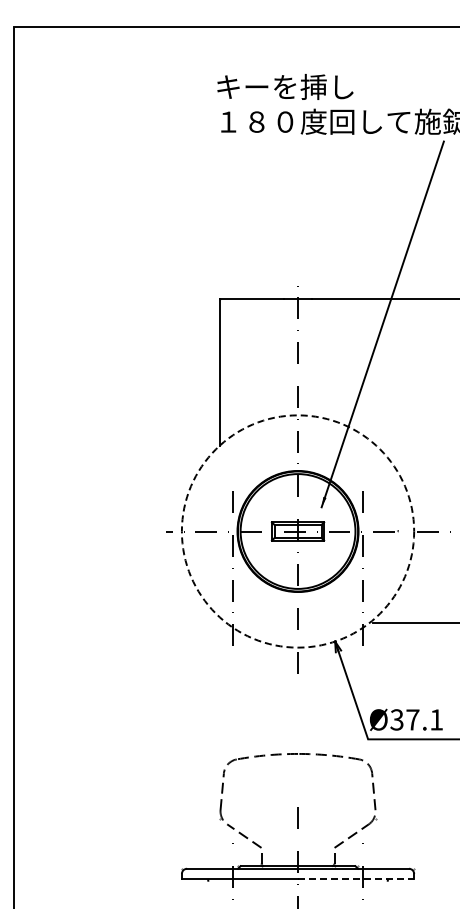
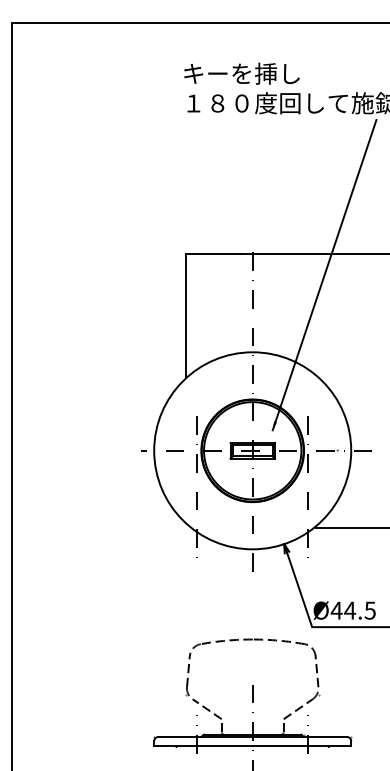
circle: (297, 531) -> (252, 450), dashed -> solid
text: (416, 719) -> (353, 610), Ø37.1 -> Ø44.5
line: (356, 879) -> (302, 746), dashed -> solid

